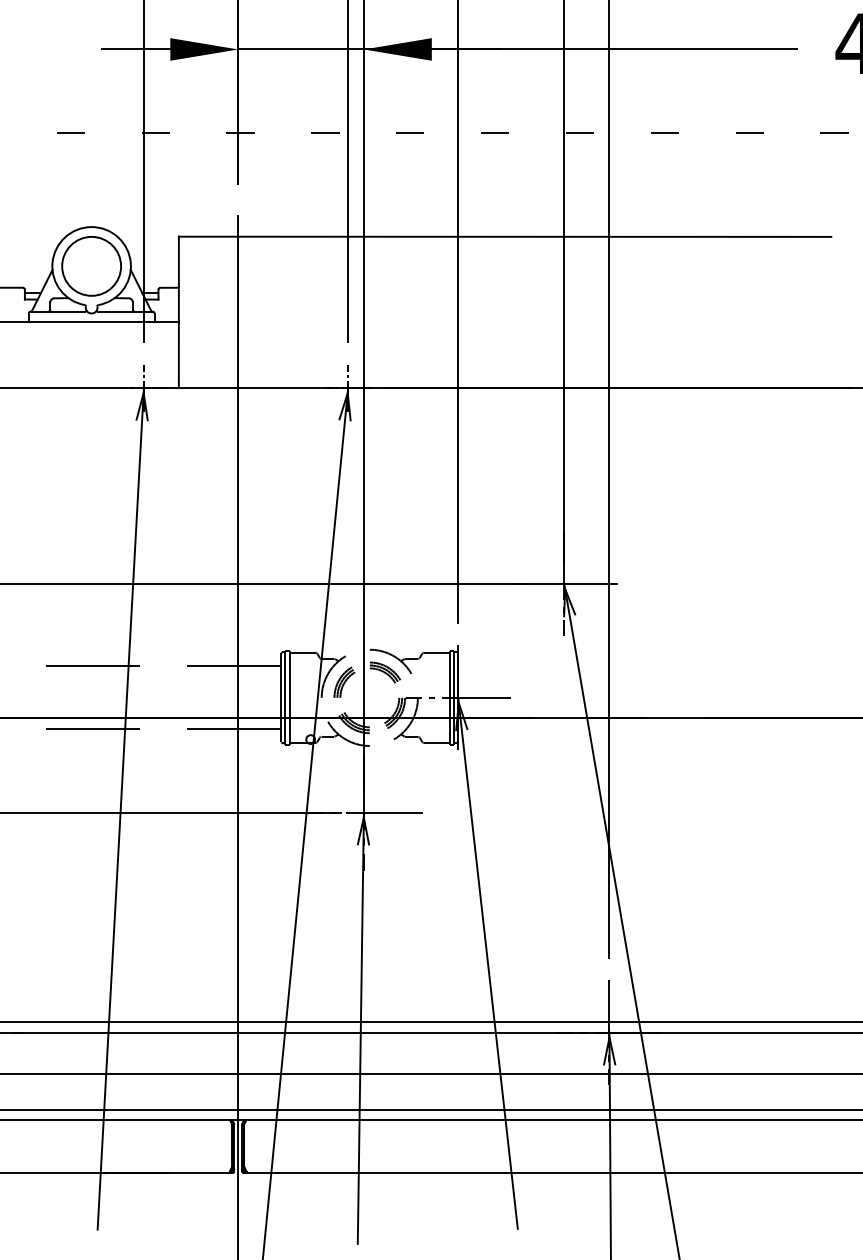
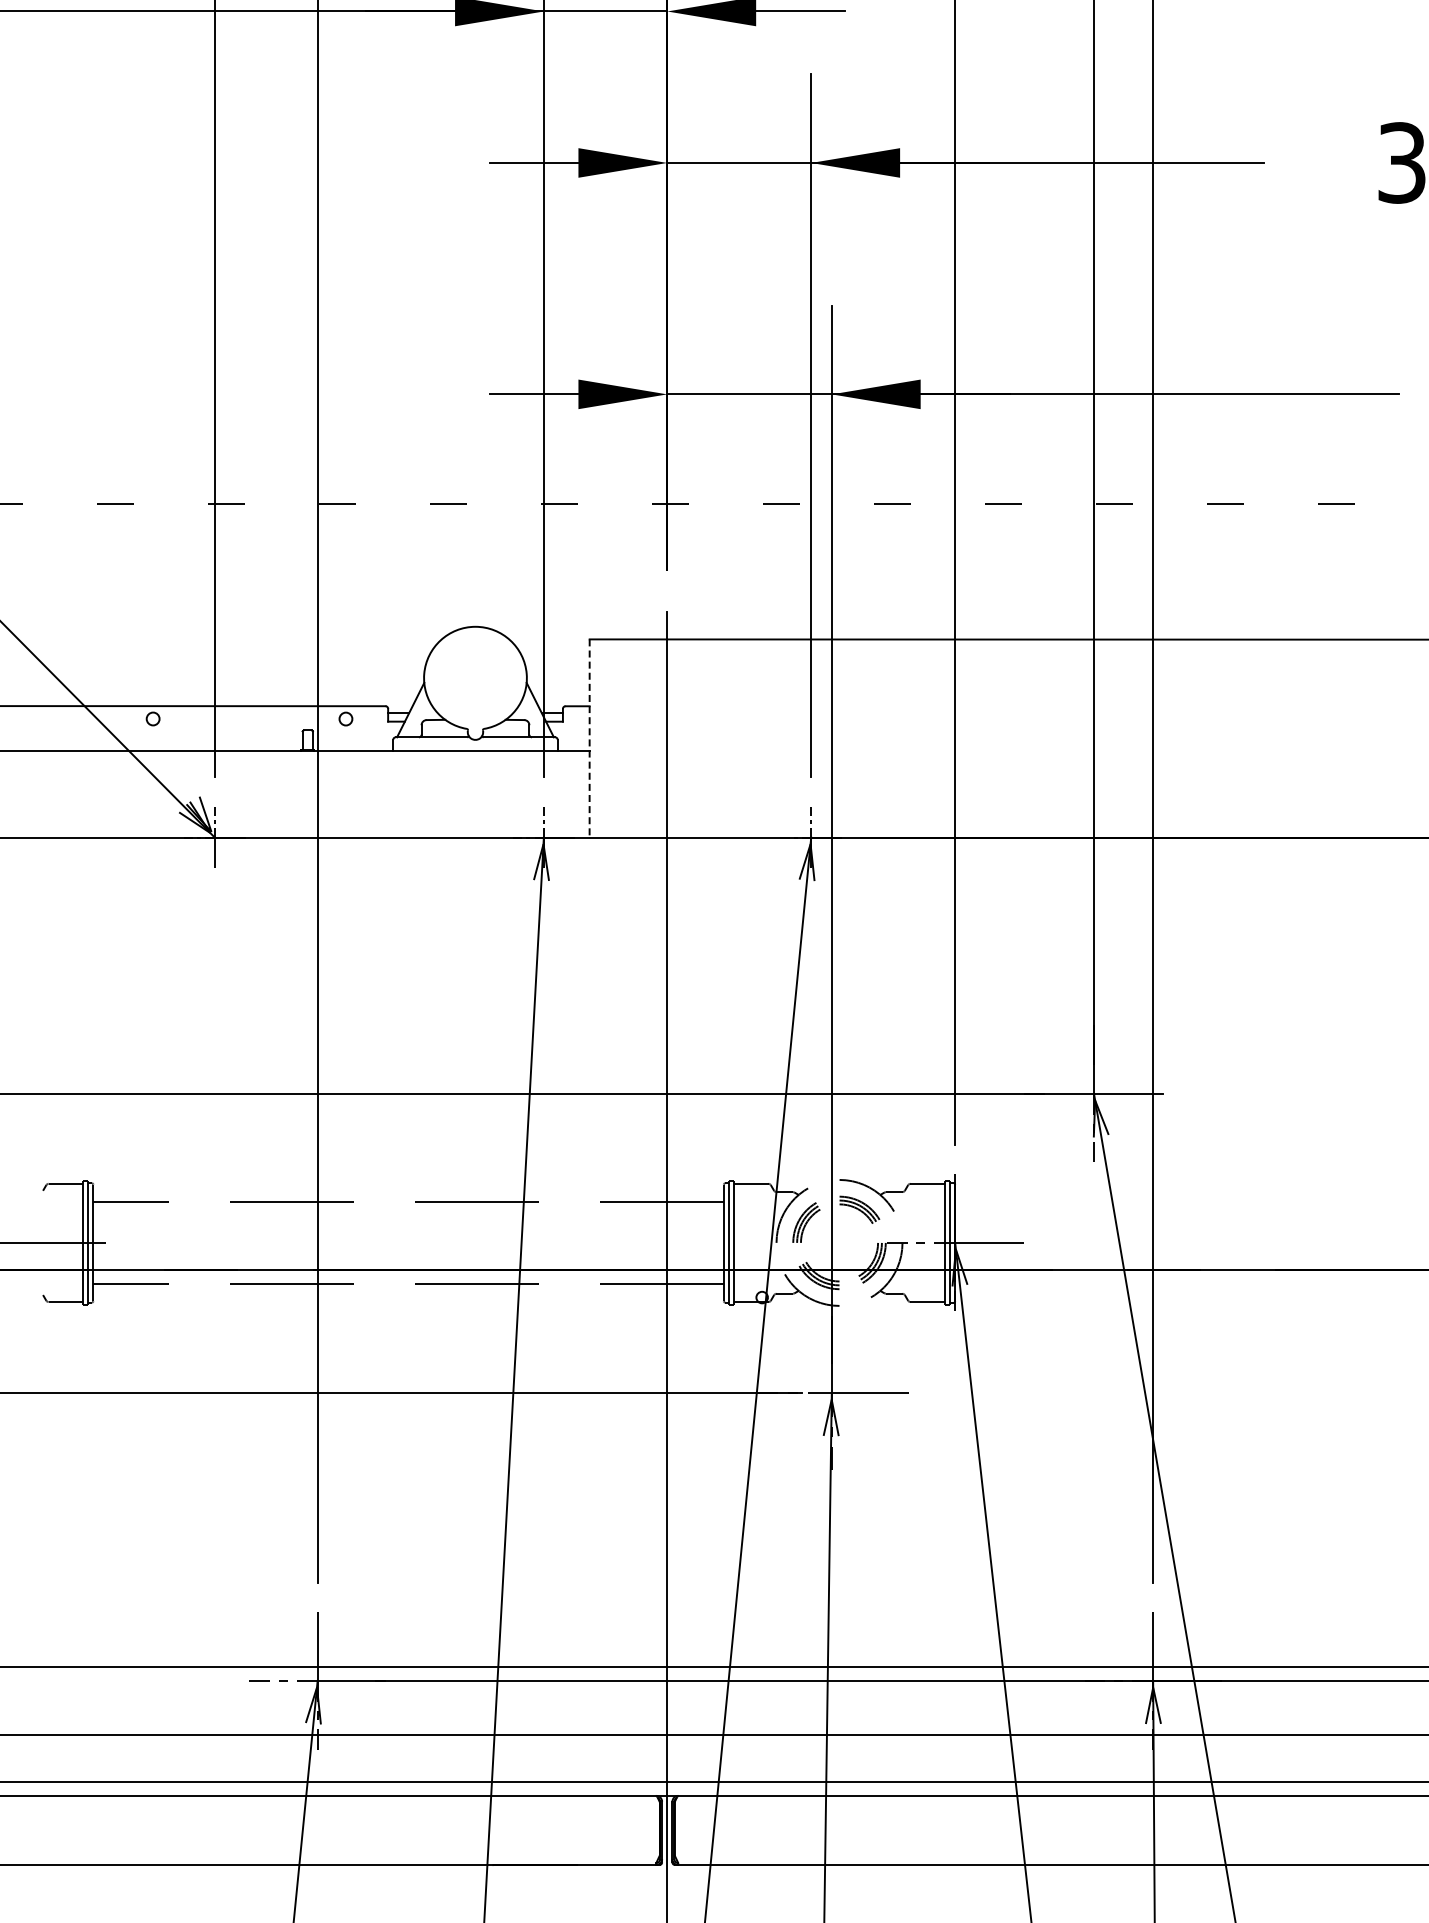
circle: (91, 265) -> (475, 677), removed
line: (178, 313) -> (589, 739), solid -> dashed

